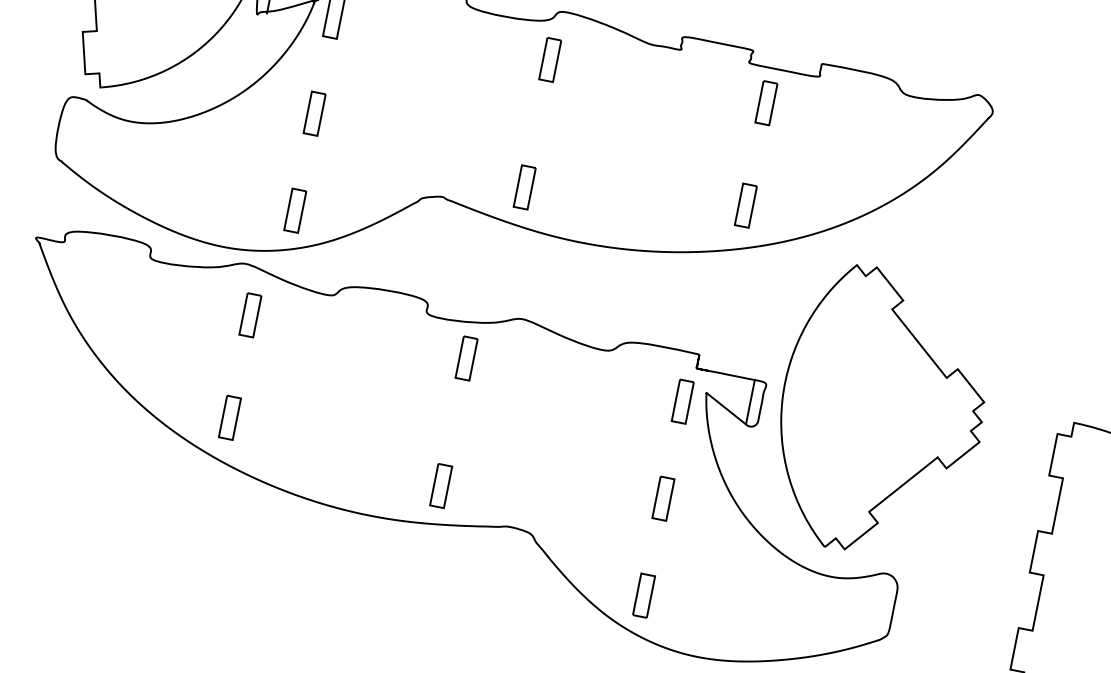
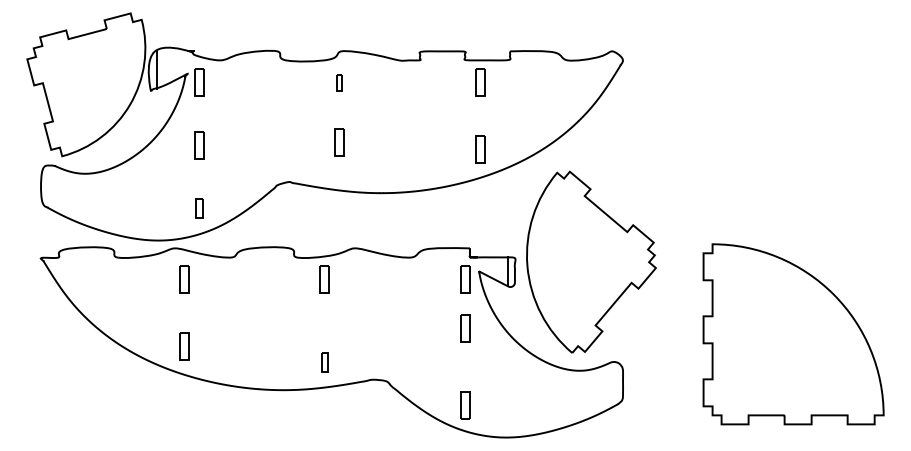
part: (549, 59) -> (339, 82), size x0.6
part: (524, 186) -> (339, 142), moved
part: (295, 210) -> (199, 208), size x0.7
part: (440, 485) -> (324, 362), size x0.7
part: (663, 498) -> (465, 328), moved

